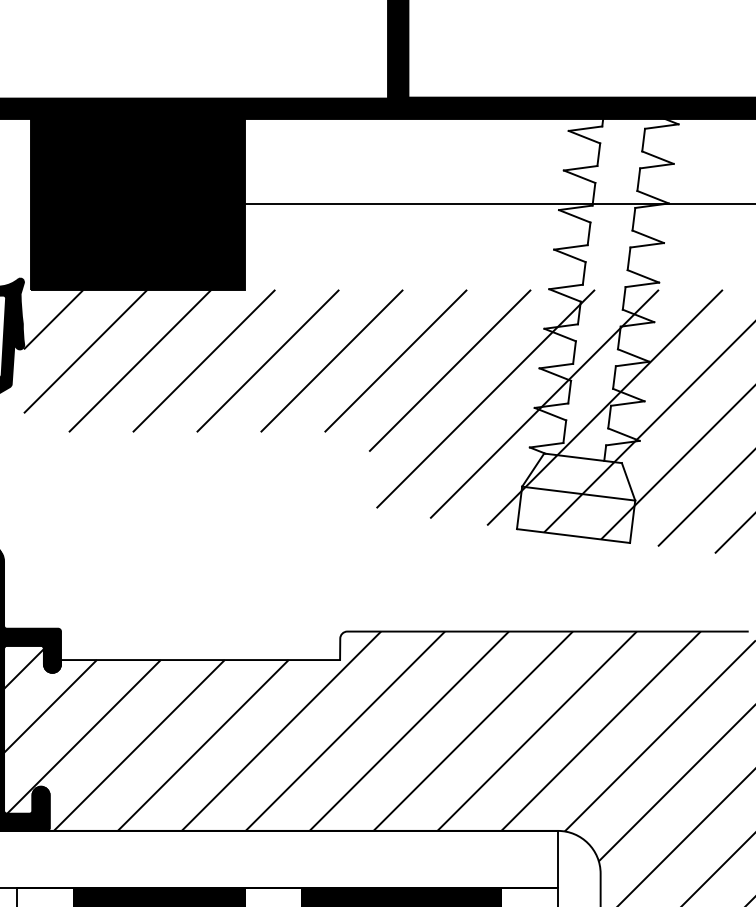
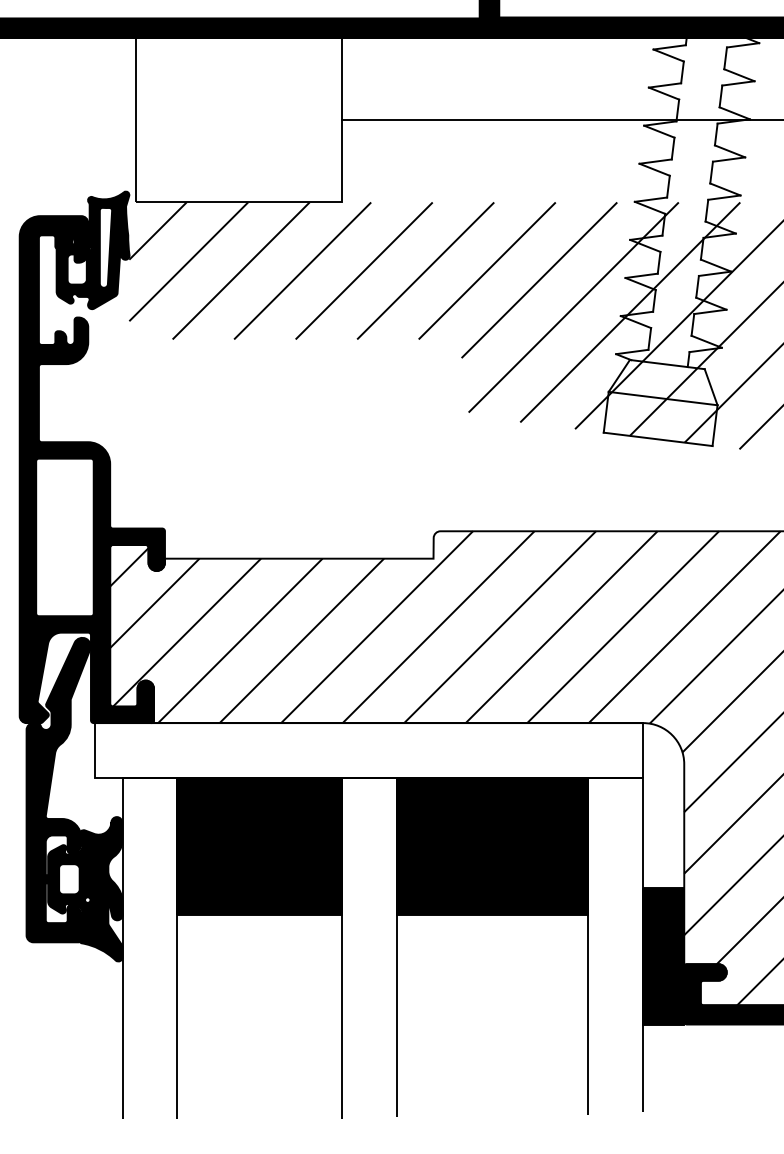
fill: (137, 204) -> (238, 120), removed

